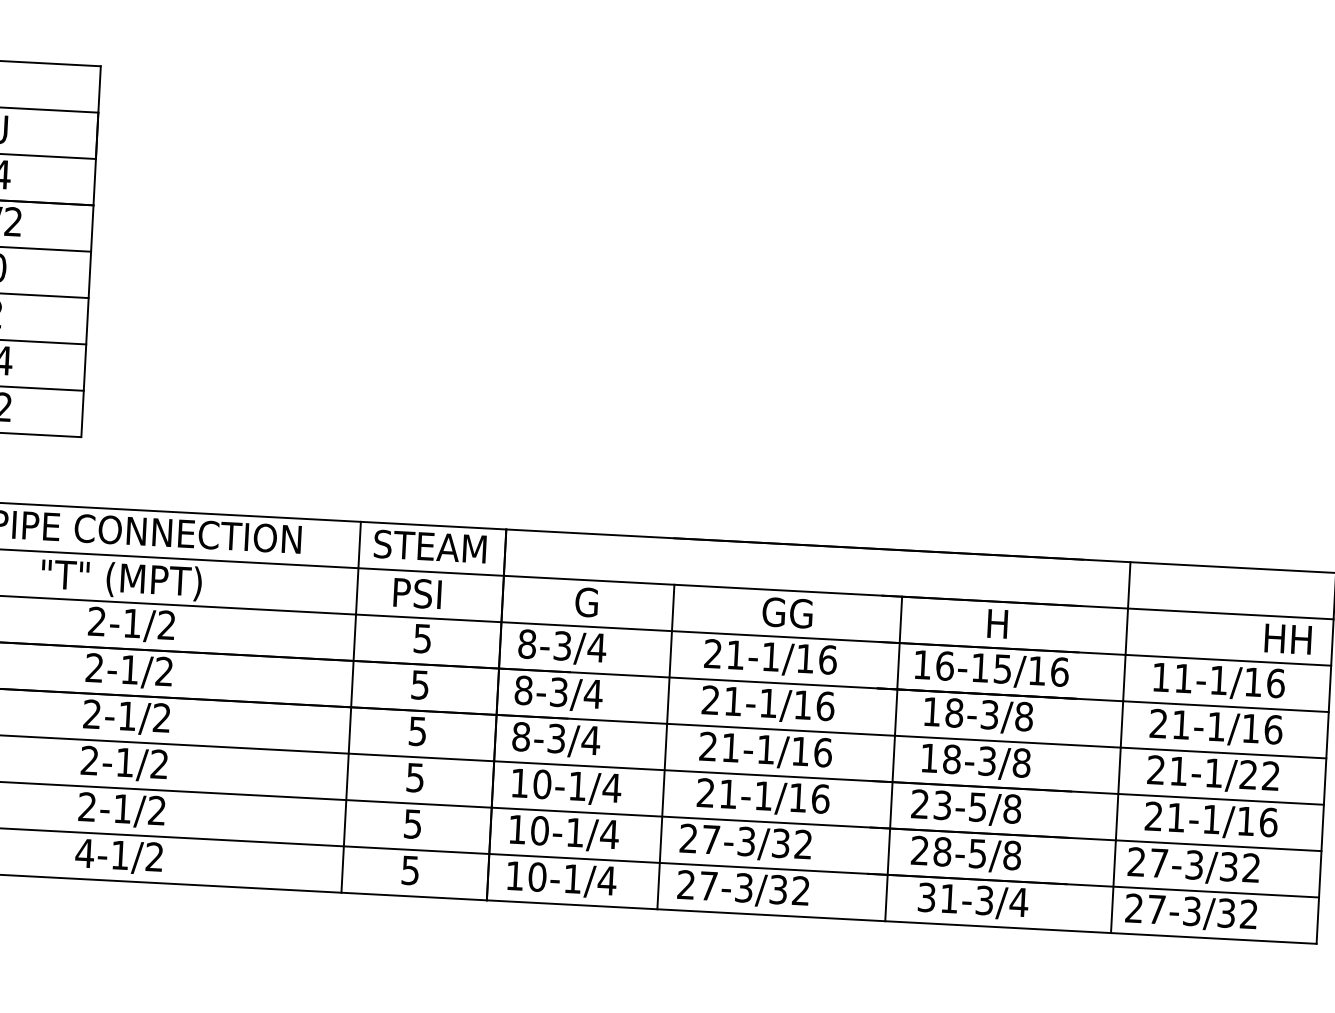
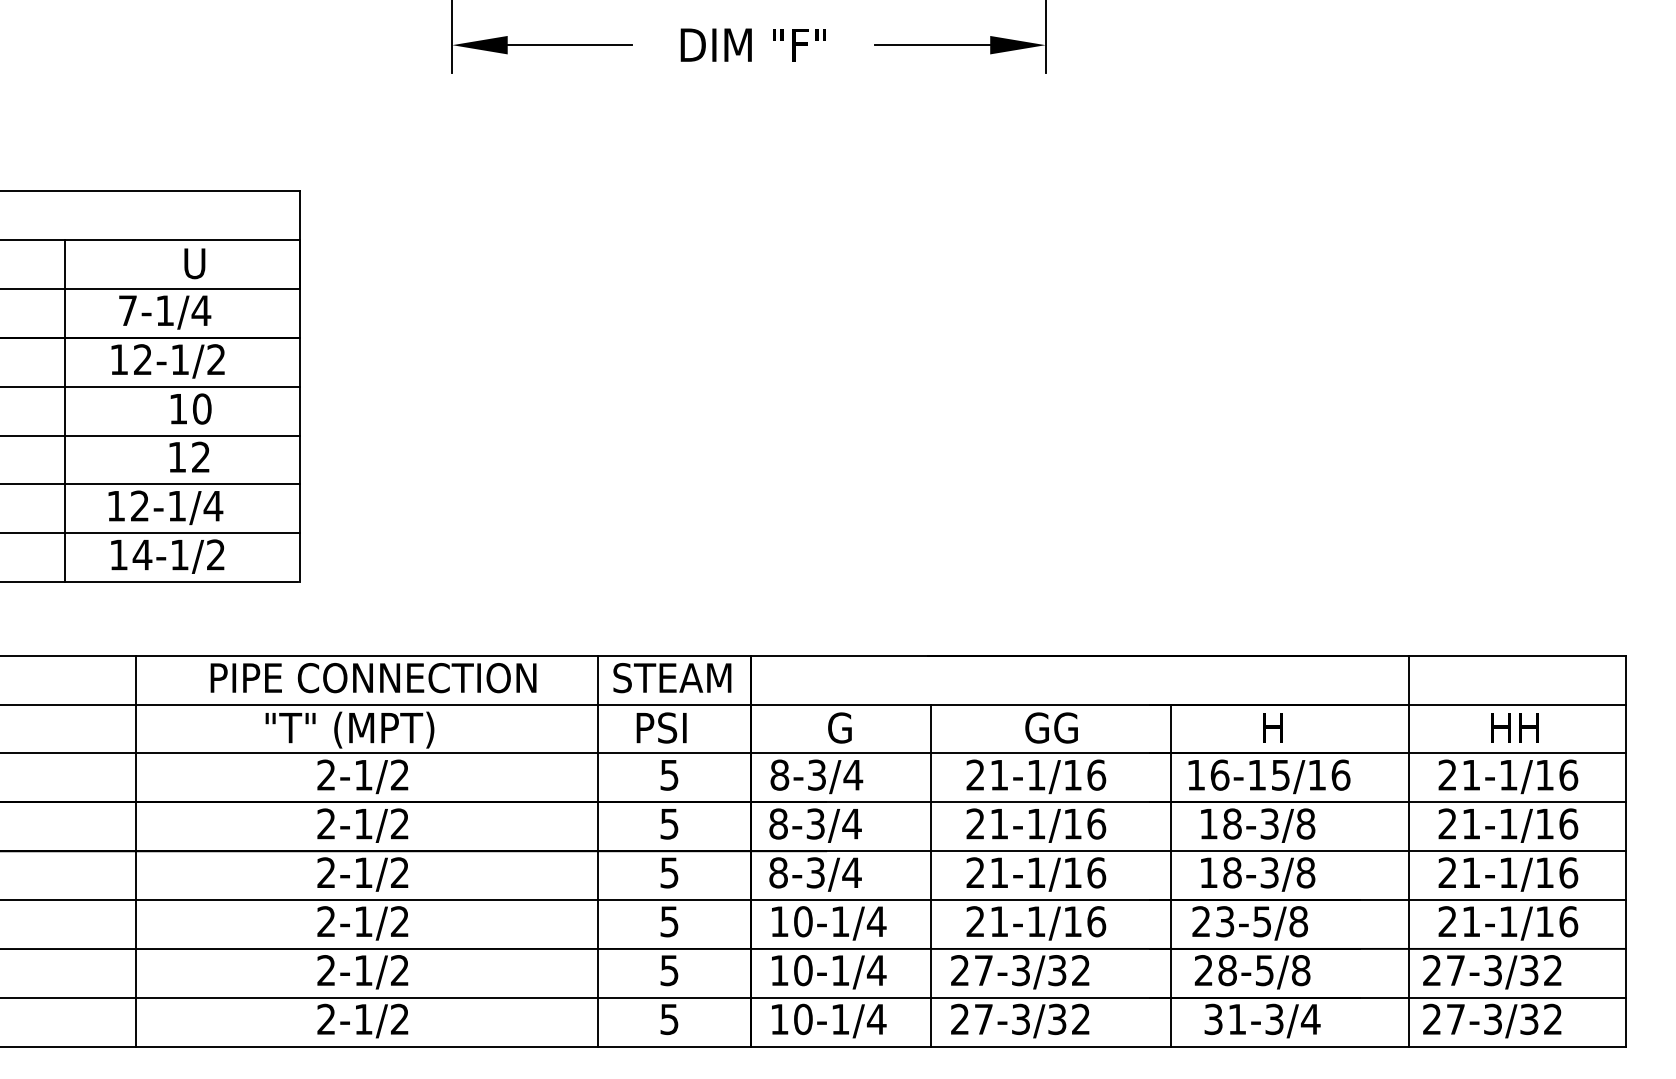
text: (1287, 638) -> (1514, 727), moved
text: (1161, 676) -> (1447, 774), 11-1/16 -> 21-1/16
text: (1259, 775) -> (1556, 872), 21-1/22 -> 21-1/16
text: (85, 852) -> (326, 1018), 4-1/2 -> 2-1/2

